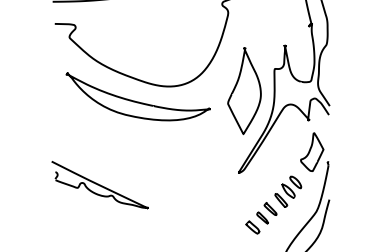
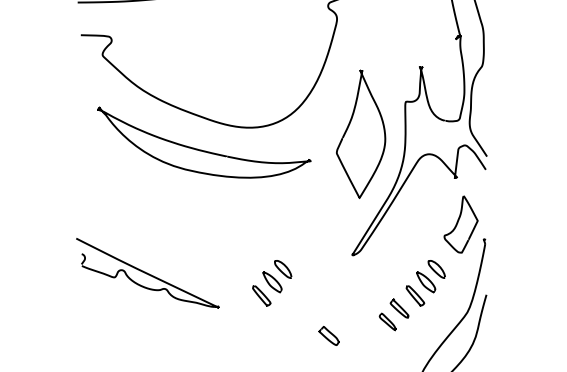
part: (184, 191) -> (272, 282), added
curve: (252, 228) -> (328, 337), moved

